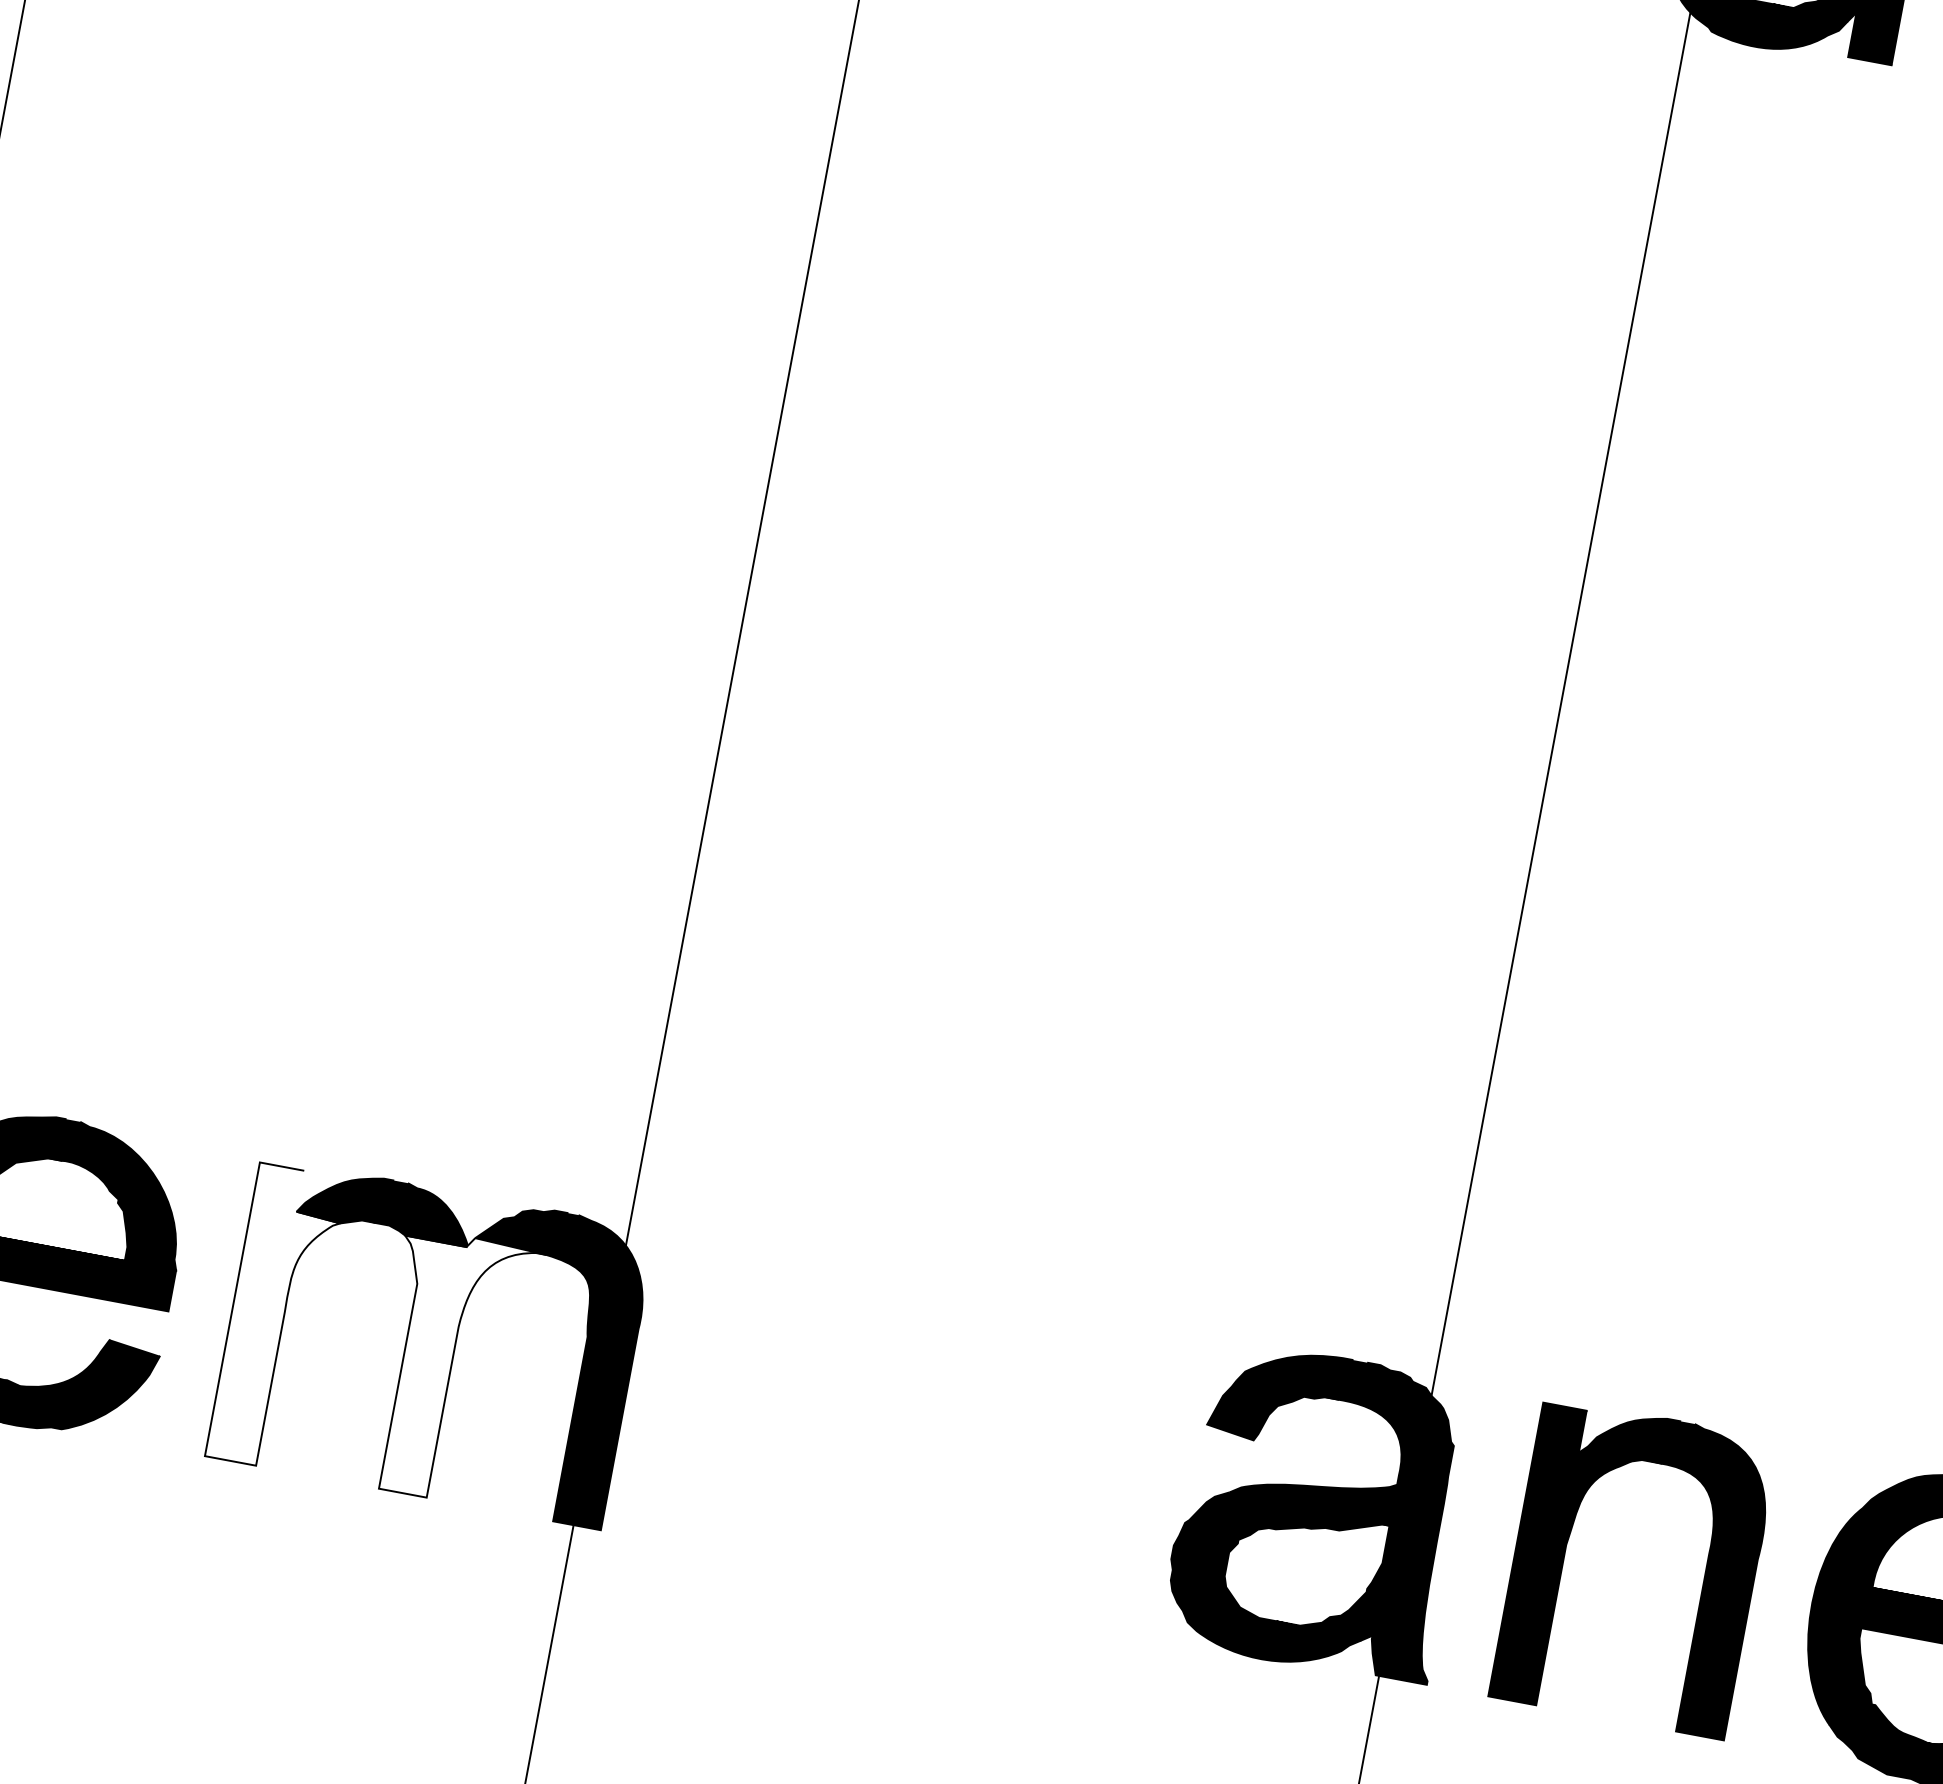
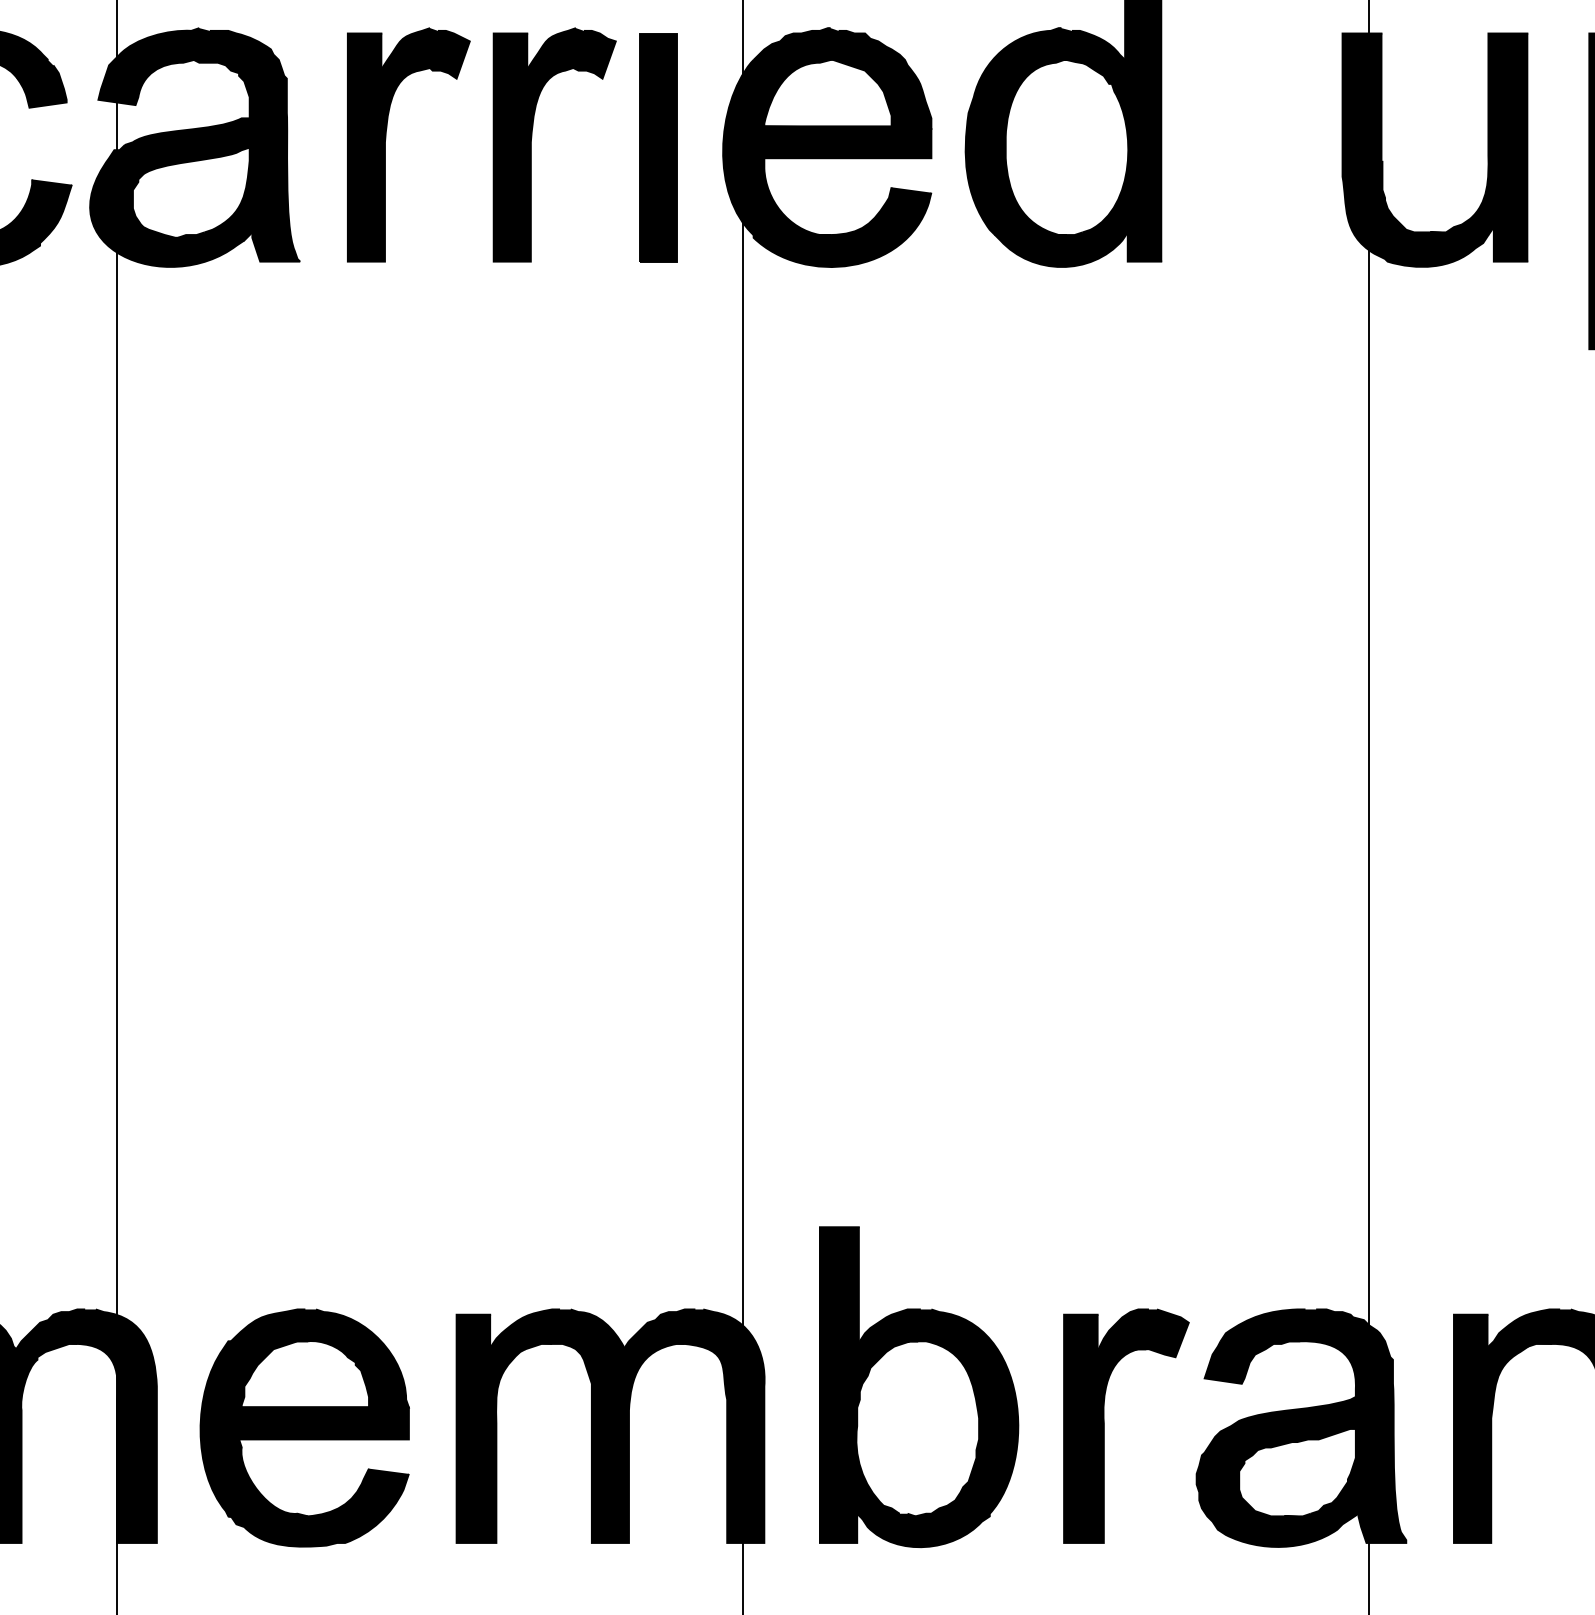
fill: (276, 1317) -> (490, 1428), added
fill: (451, 1367) -> (629, 1441), added
part: (837, 1367) -> (919, 1387), added
part: (1066, 1461) -> (1104, 1425), added

